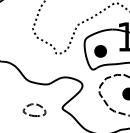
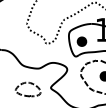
part: (34, 110) -> (28, 89), size x1.4

